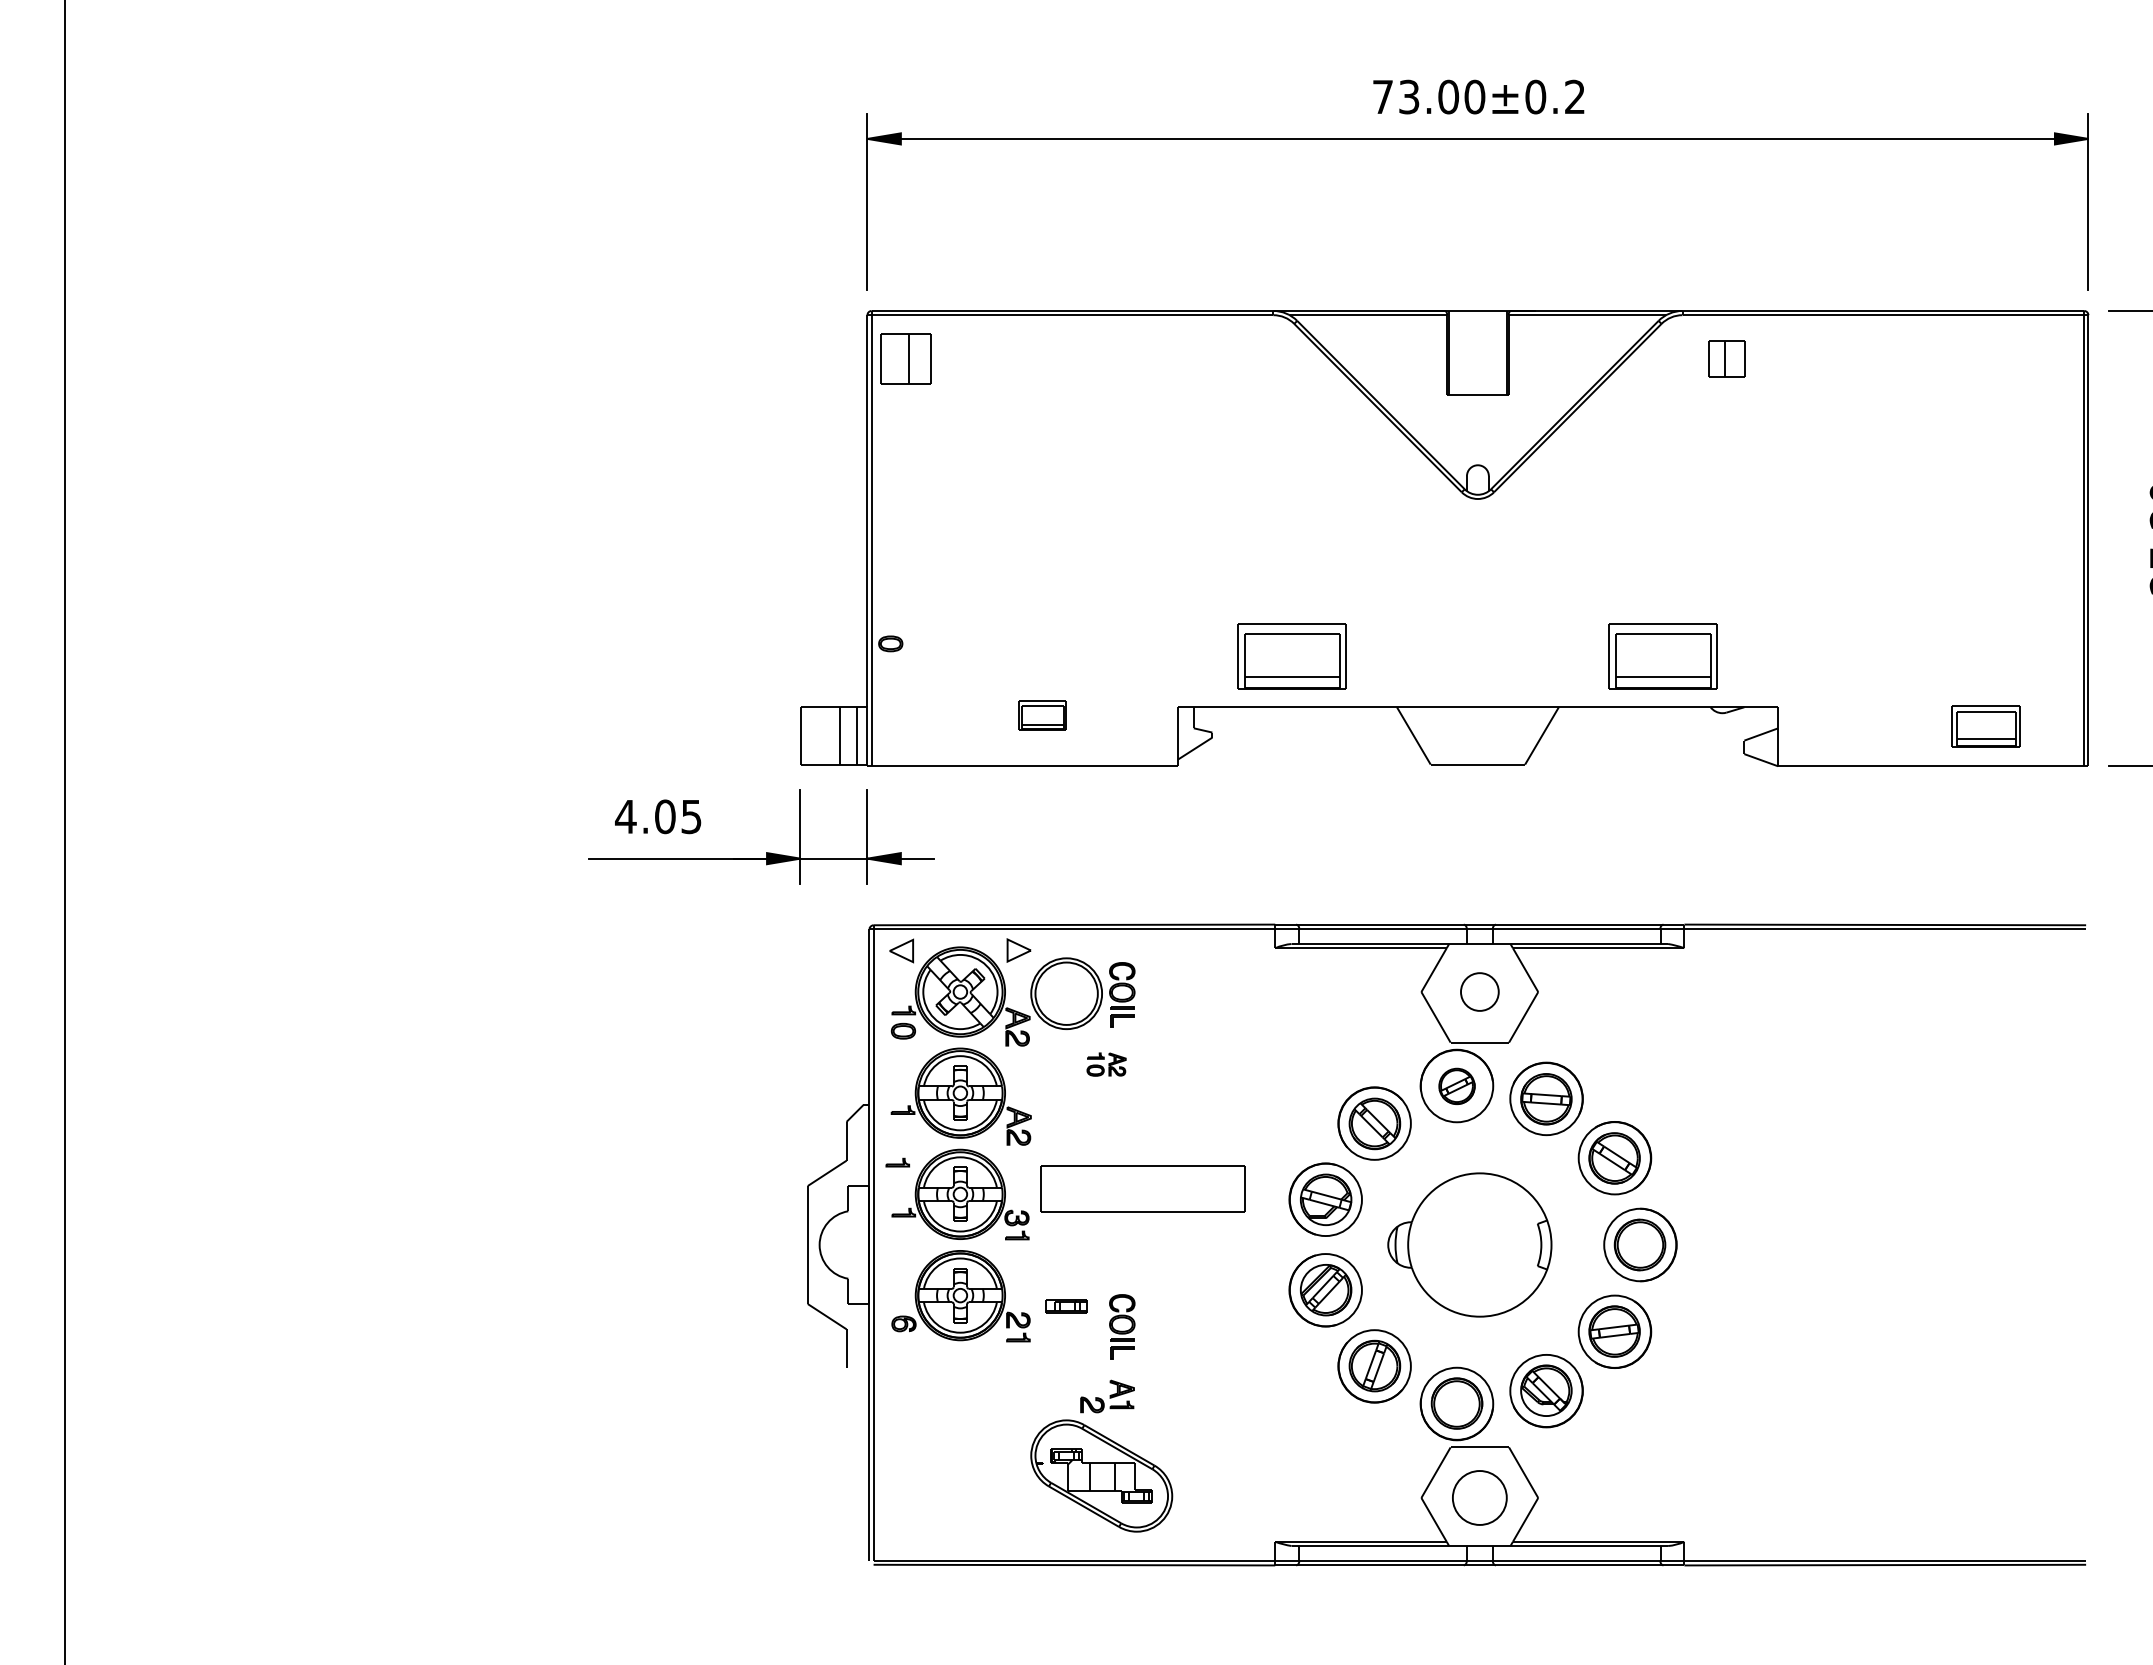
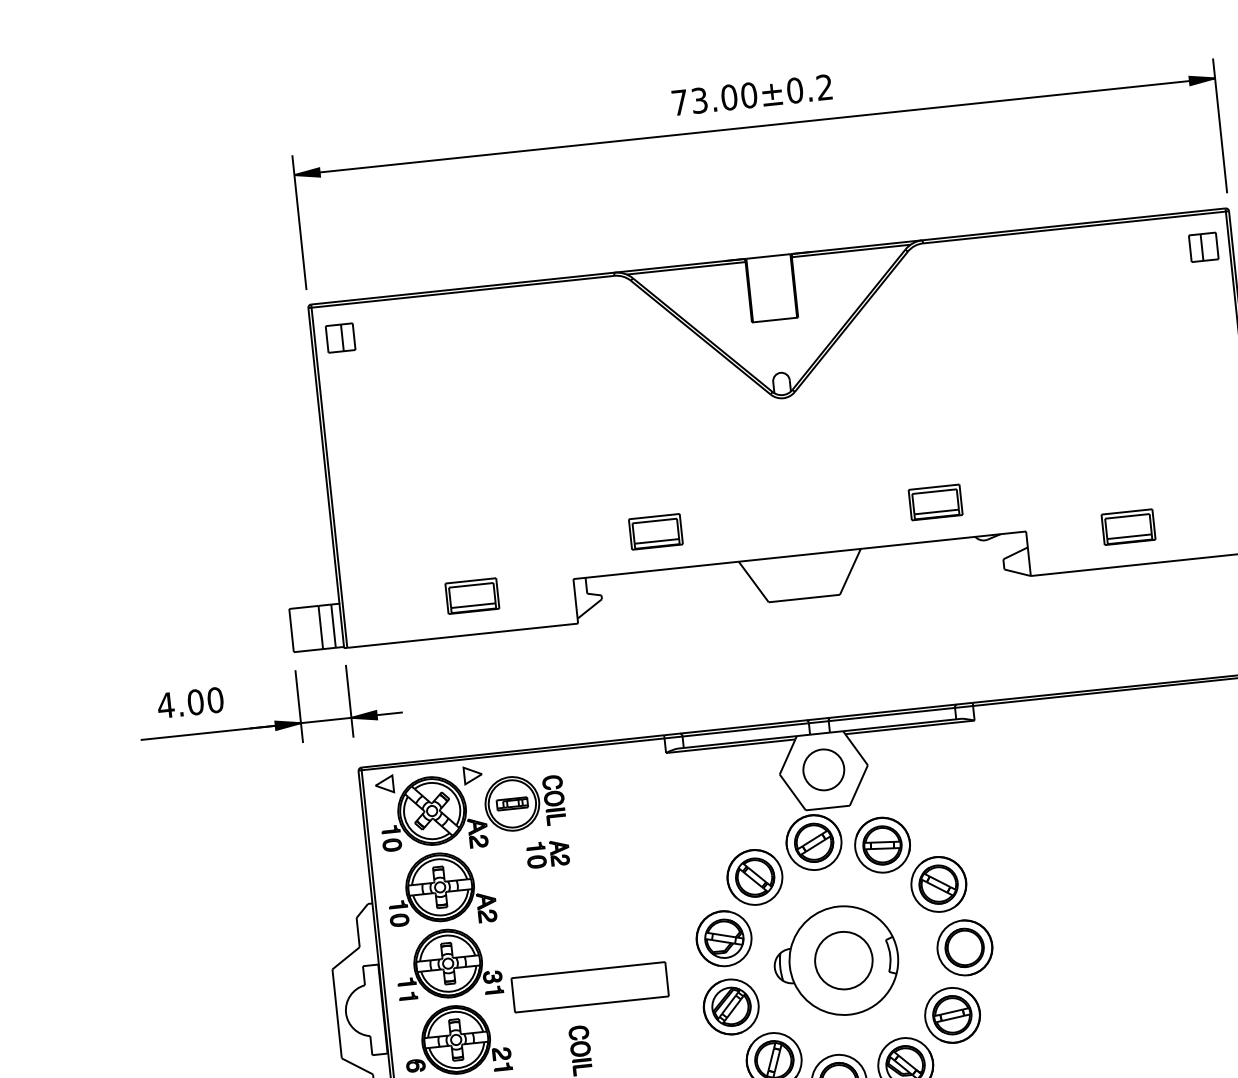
part: (905, 358) -> (340, 337), size x0.71
part: (1726, 358) -> (1203, 247), moved
part: (890, 643) -> (399, 920), moved
part: (1292, 656) -> (655, 531), size x0.62
part: (1663, 656) -> (935, 502), size x0.62
part: (1042, 715) -> (472, 596), size x1.43
part: (1985, 726) -> (1128, 527), moved
text: (691, 816) -> (215, 700), 4.05 -> 4.00
part: (1479, 991) -> (823, 769), size x1.43
part: (1106, 1064) -> (548, 854), size x1.43
part: (1456, 1086) -> (813, 842), size x1.43
part: (897, 1162) -> (408, 996), moved
part: (1142, 1188) -> (589, 986), moved
part: (1479, 1244) -> (843, 960), added
part: (1066, 1306) -> (512, 803), moved

